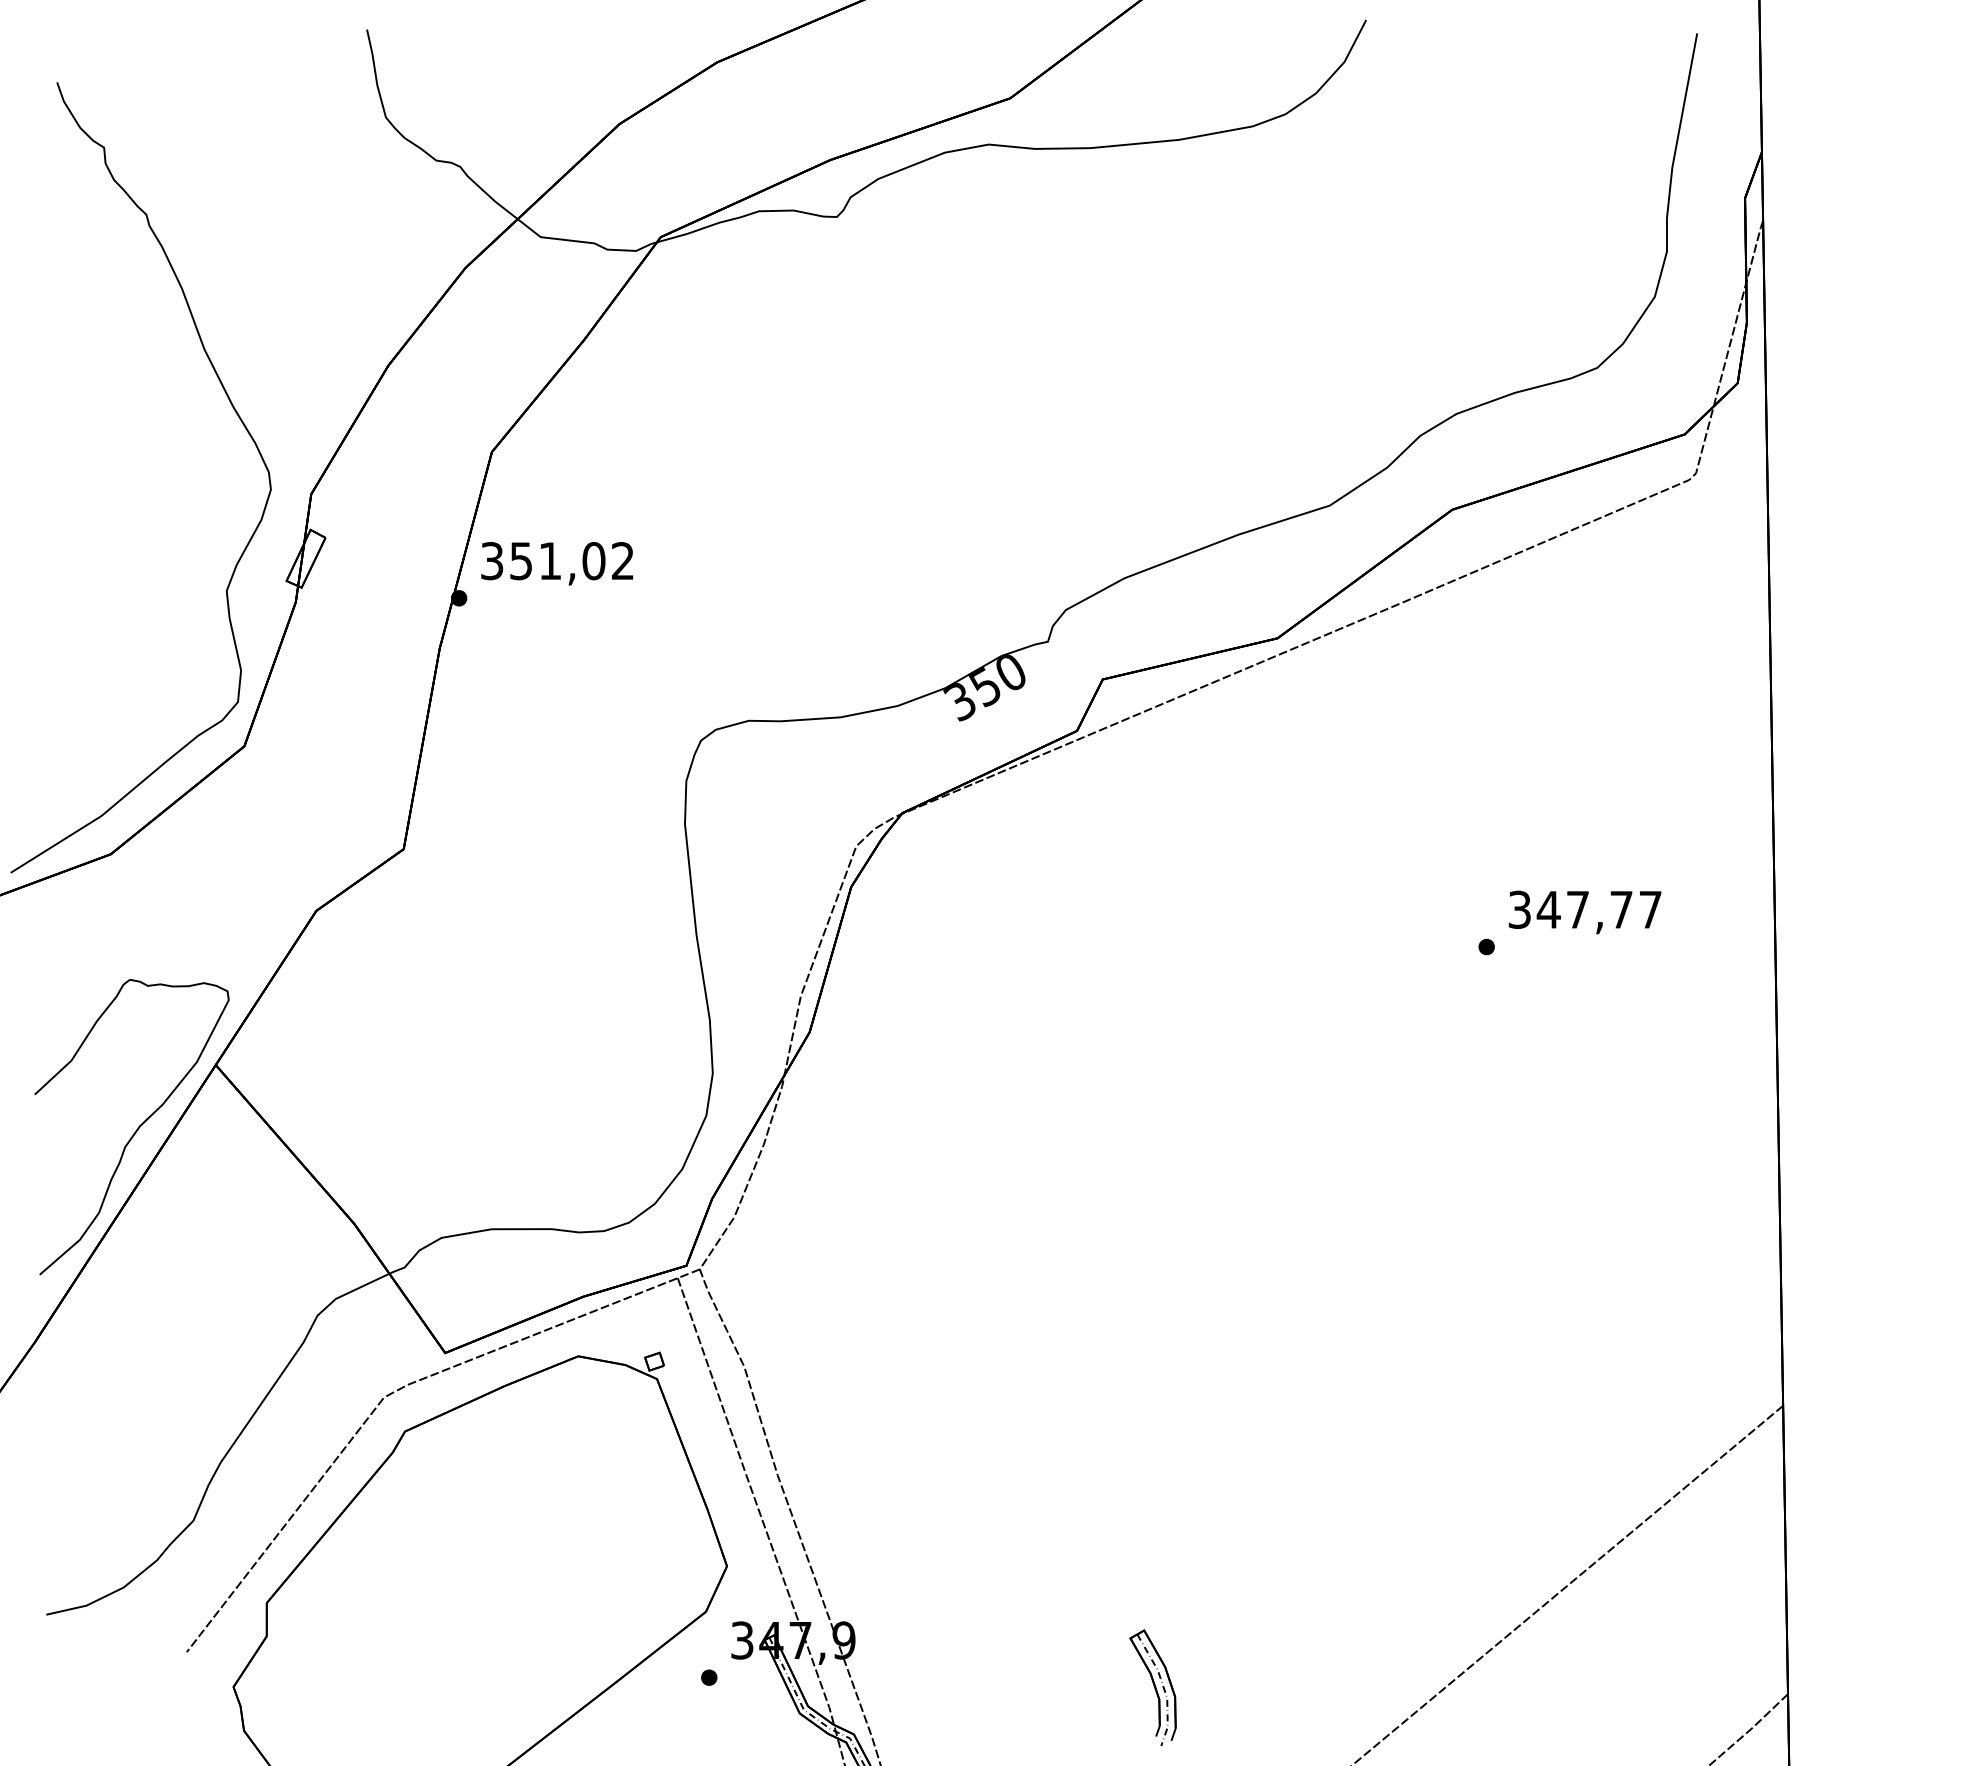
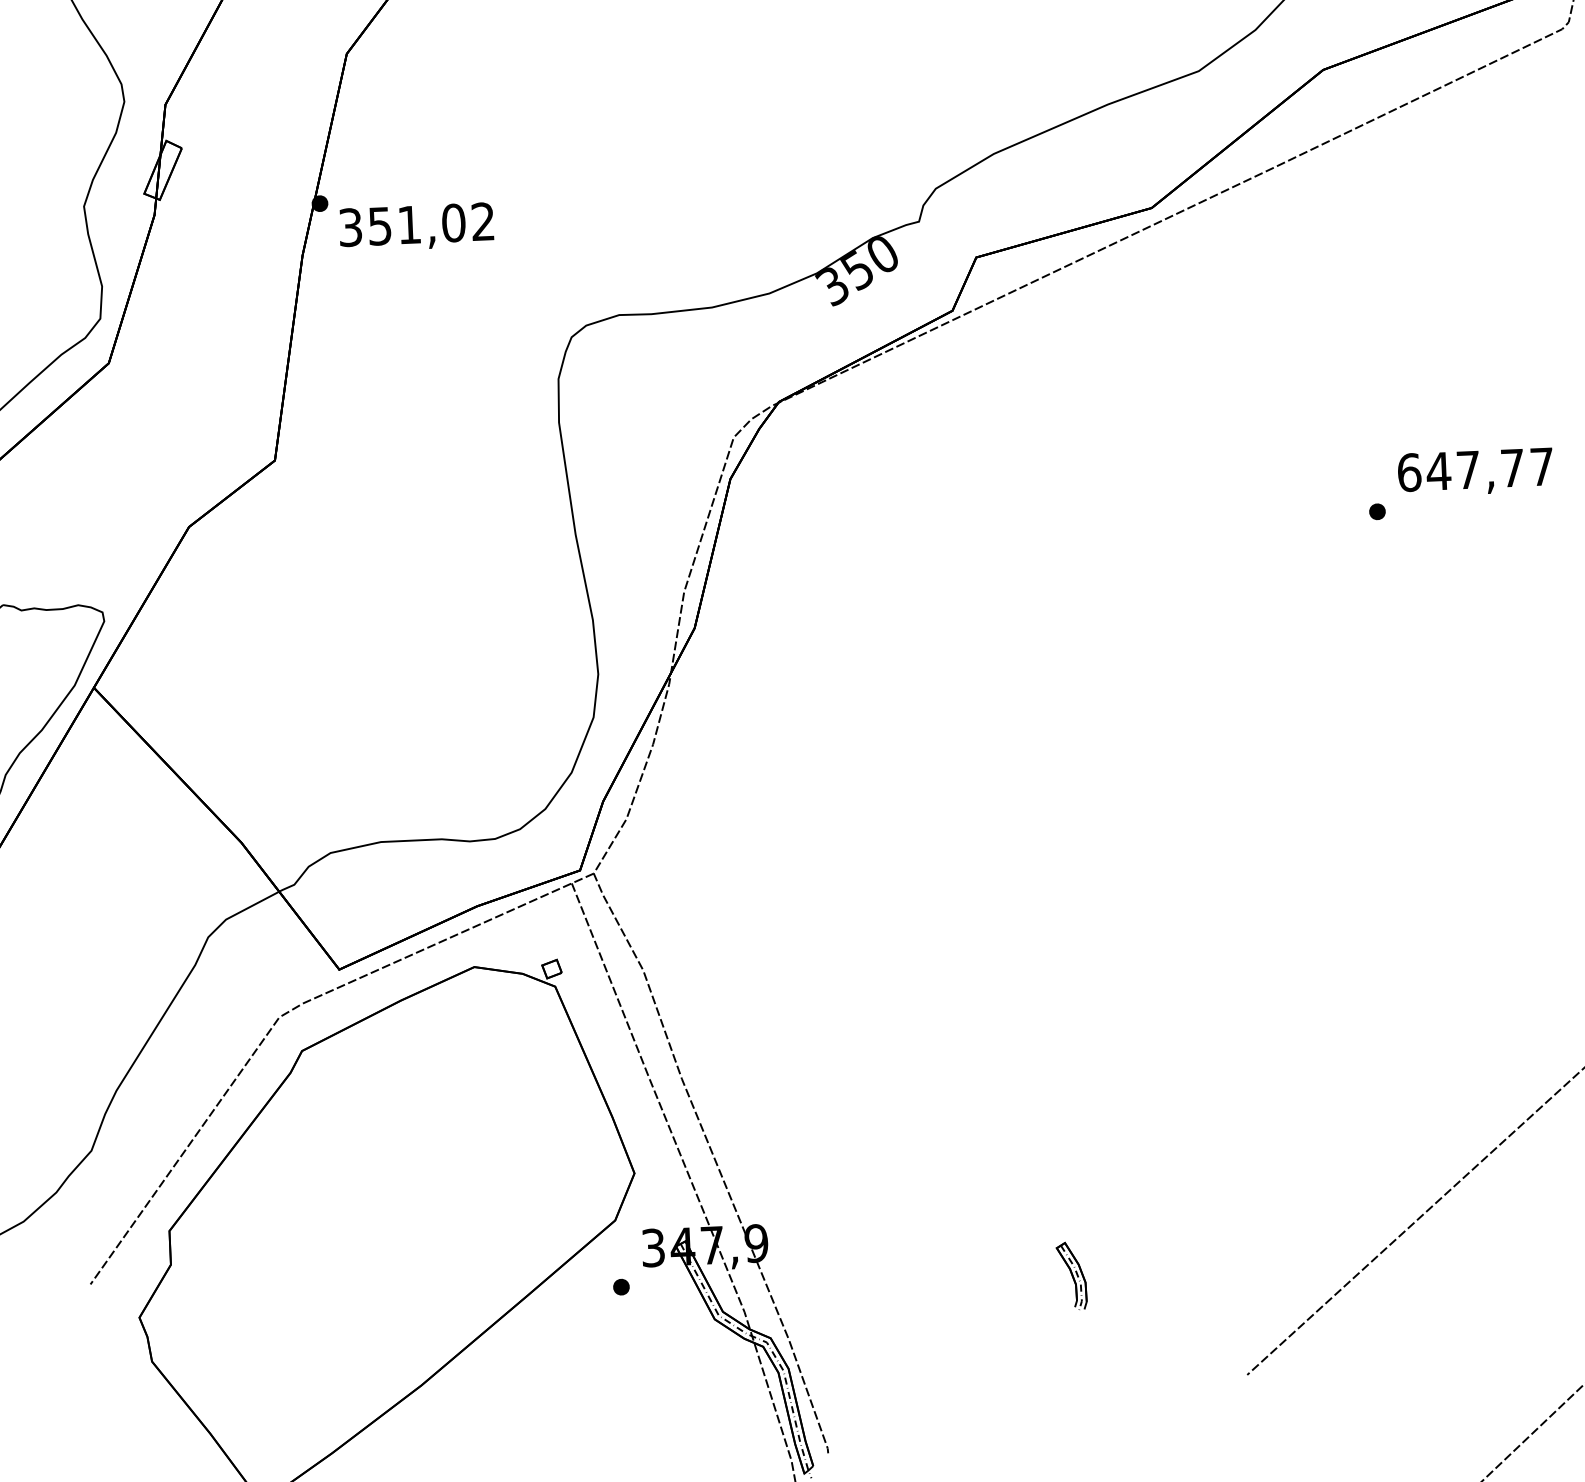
text: (556, 563) -> (415, 227), moved
text: (1519, 909) -> (1409, 472), 347,77 -> 647,77
part: (1152, 1687) -> (1071, 1277), size x0.6

